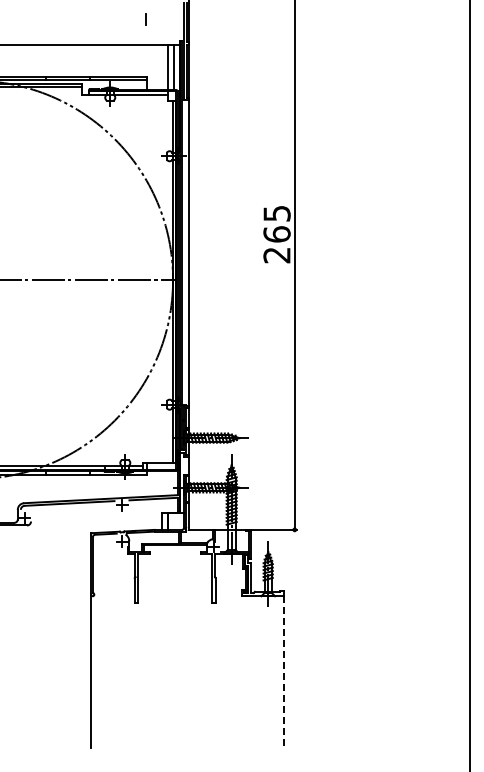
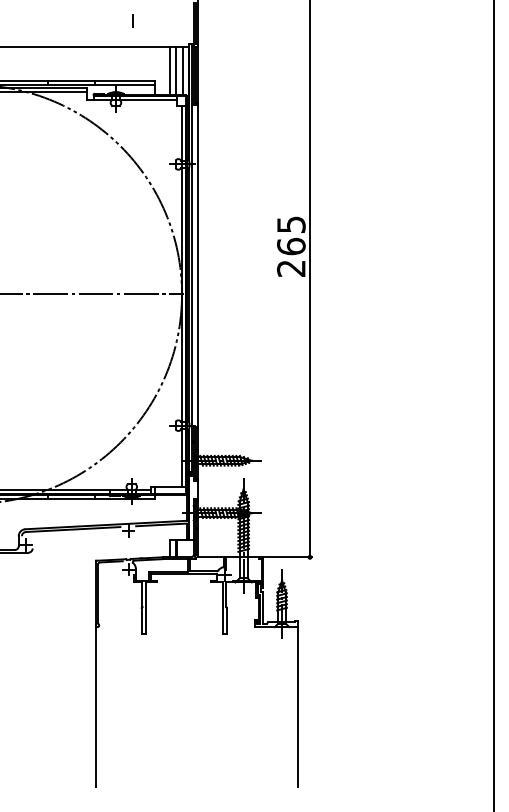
line: (145, 19) -> (133, 20), moved
line: (162, 67) -> (170, 71), added
line: (283, 672) -> (298, 707), dashed -> solid

